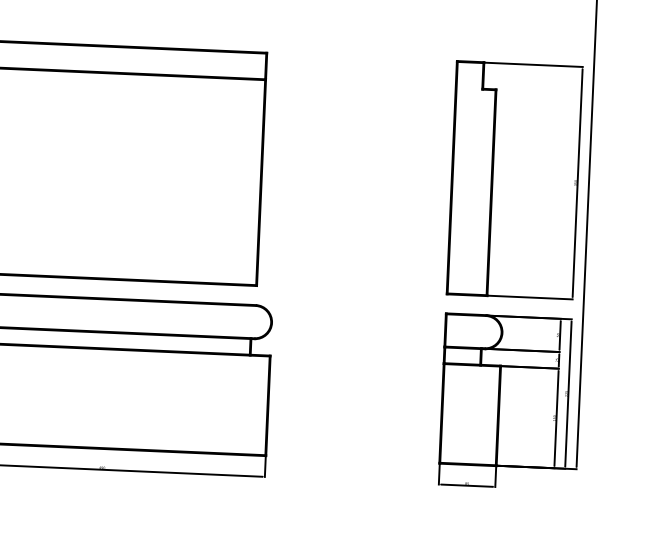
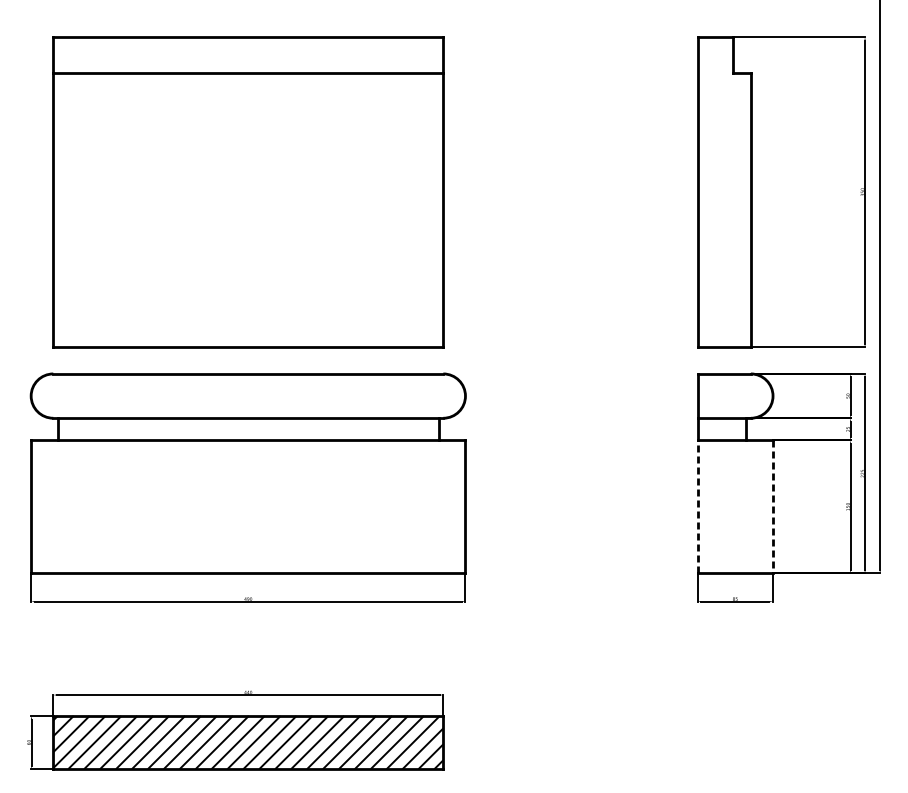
line: (441, 413) -> (697, 506), solid -> dashed
line: (498, 416) -> (773, 507), solid -> dashed

